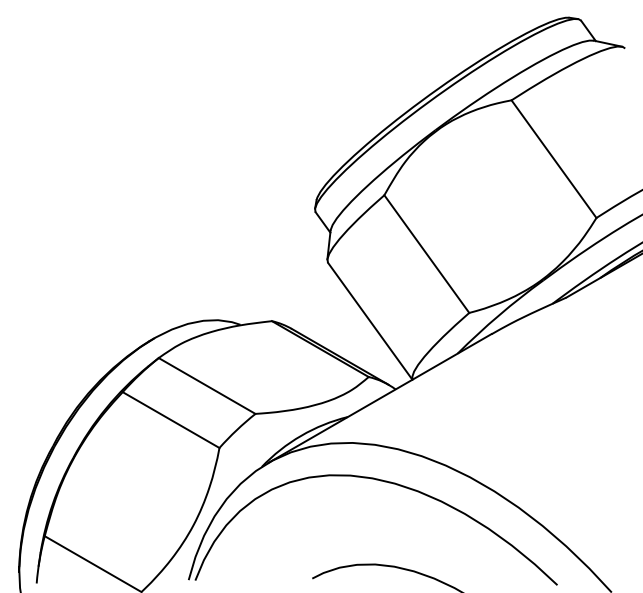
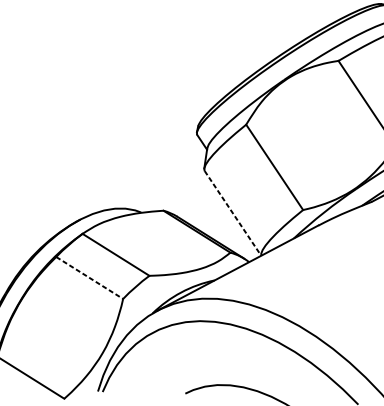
line: (370, 321) -> (233, 213), solid -> dashed
line: (171, 420) -> (89, 278), solid -> dashed

